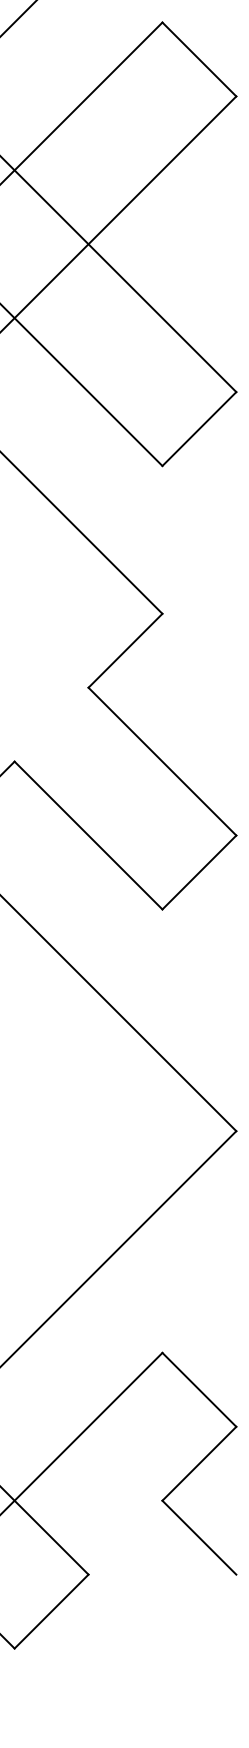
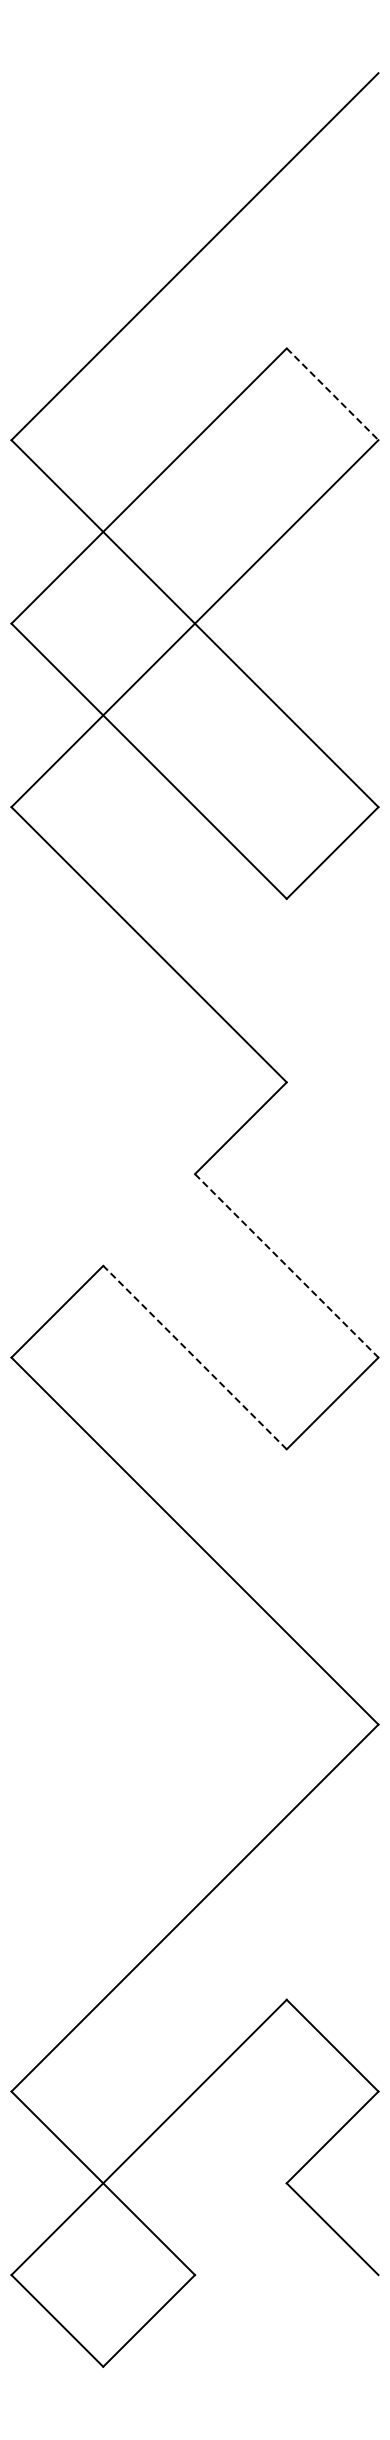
line: (199, 59) -> (332, 394), solid -> dashed
line: (162, 761) -> (286, 1265), solid -> dashed
line: (88, 835) -> (195, 1357), solid -> dashed

